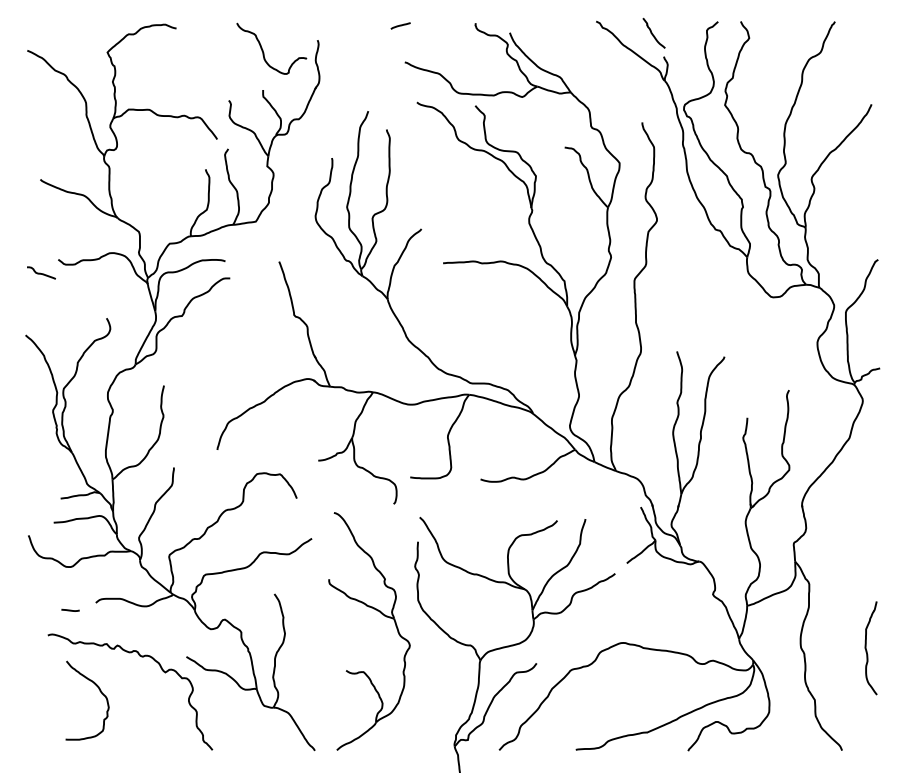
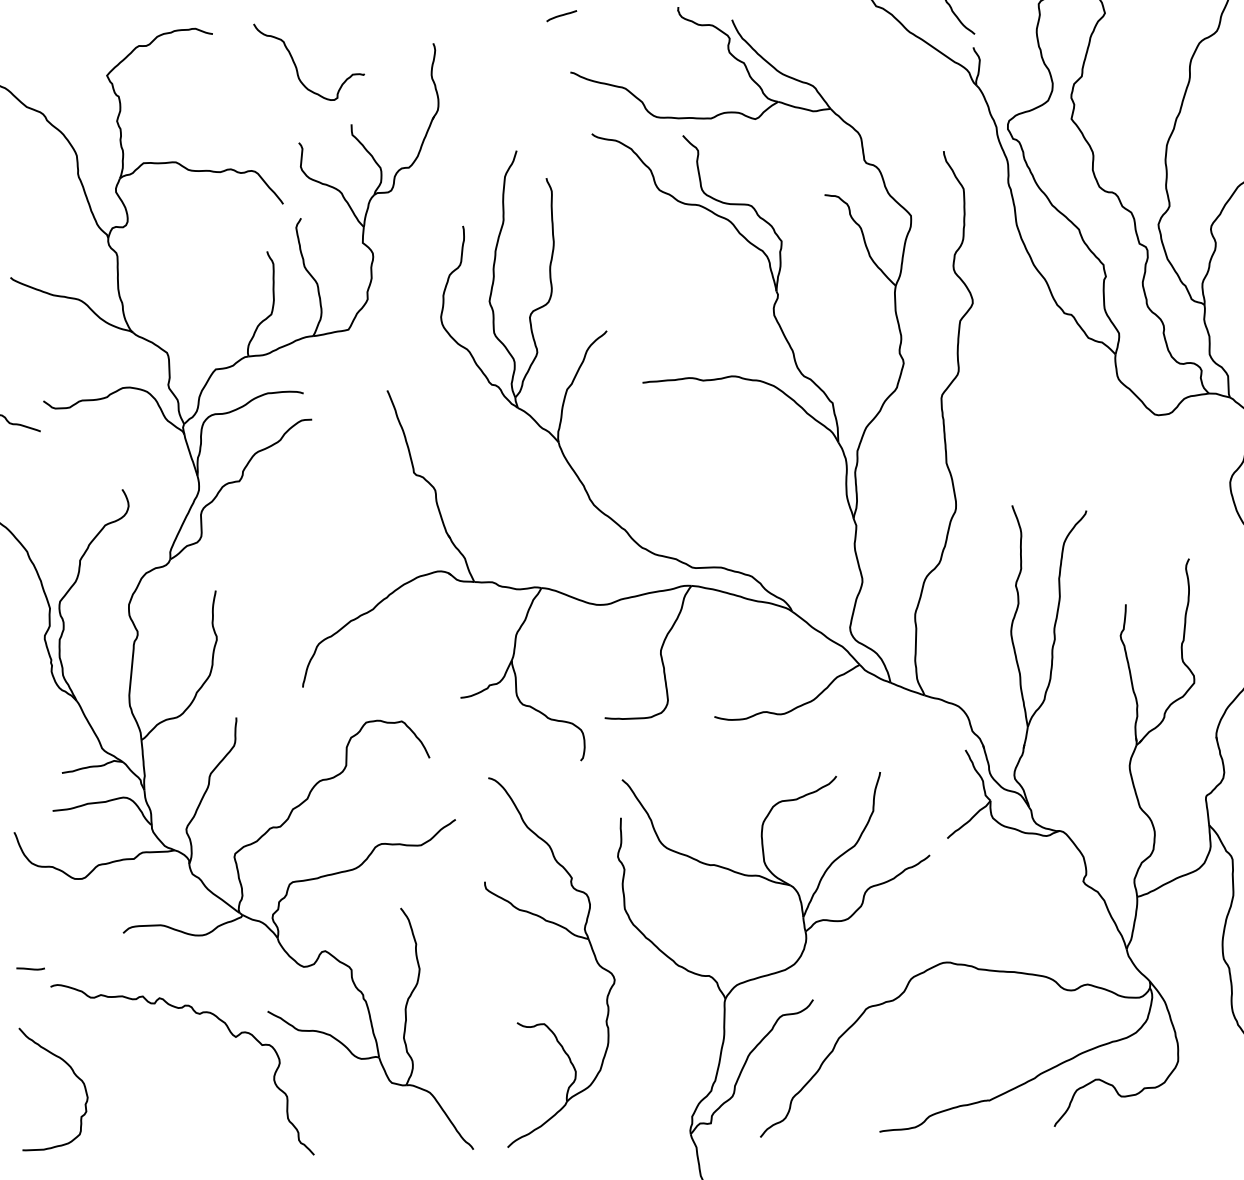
curve: (263, 49) -> (296, 63), moved
line: (70, 609) -> (30, 967), moved
curve: (99, 691) -> (72, 1073), moved

